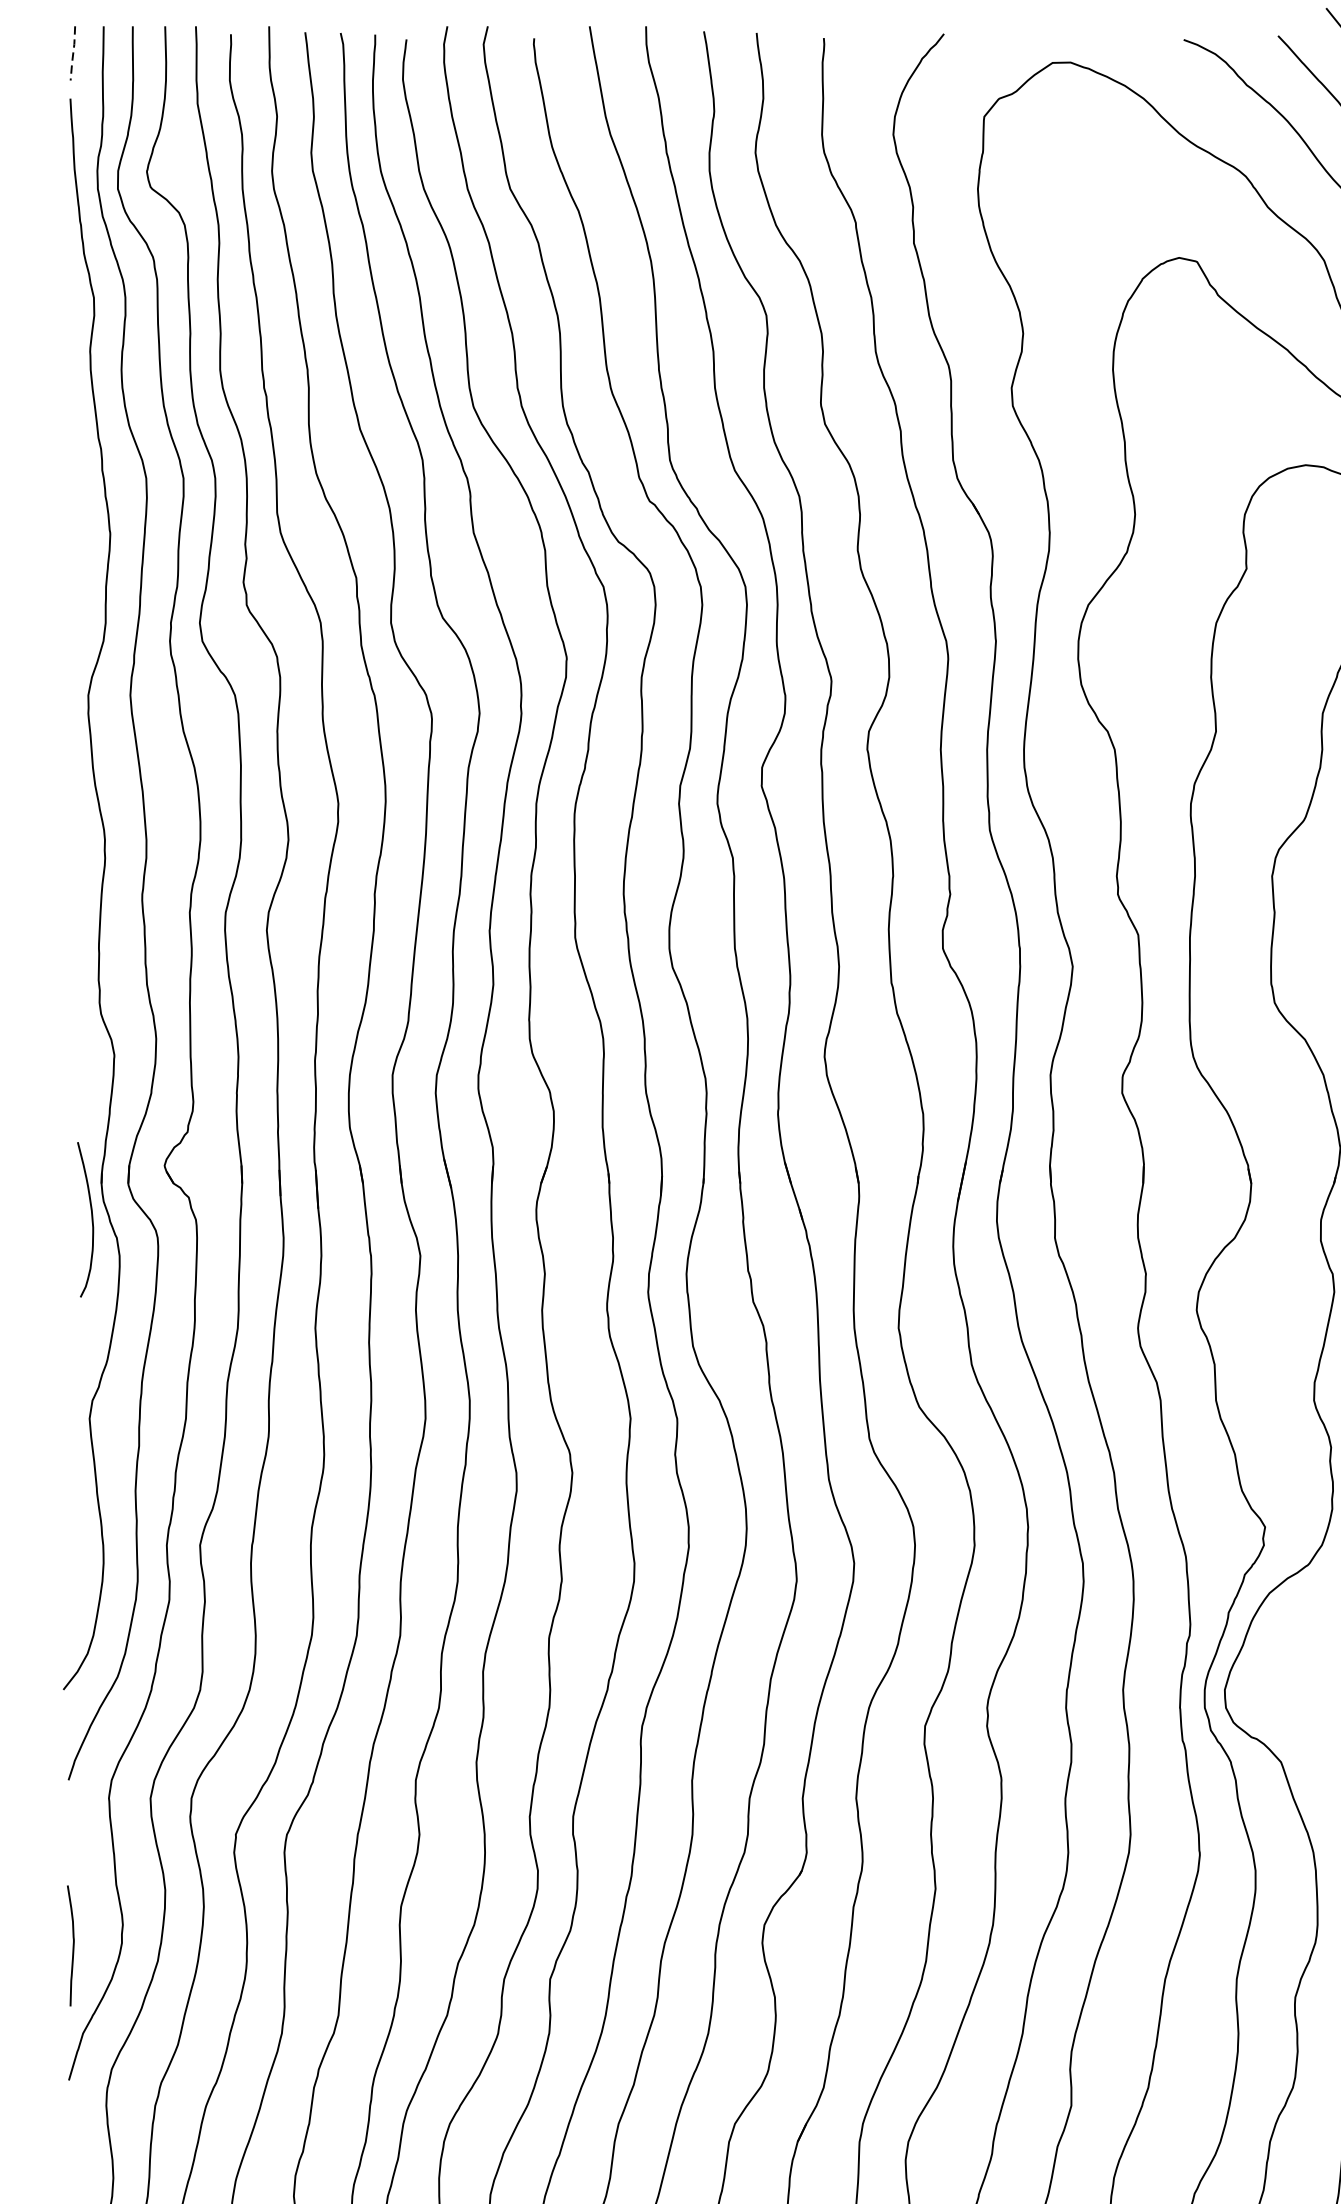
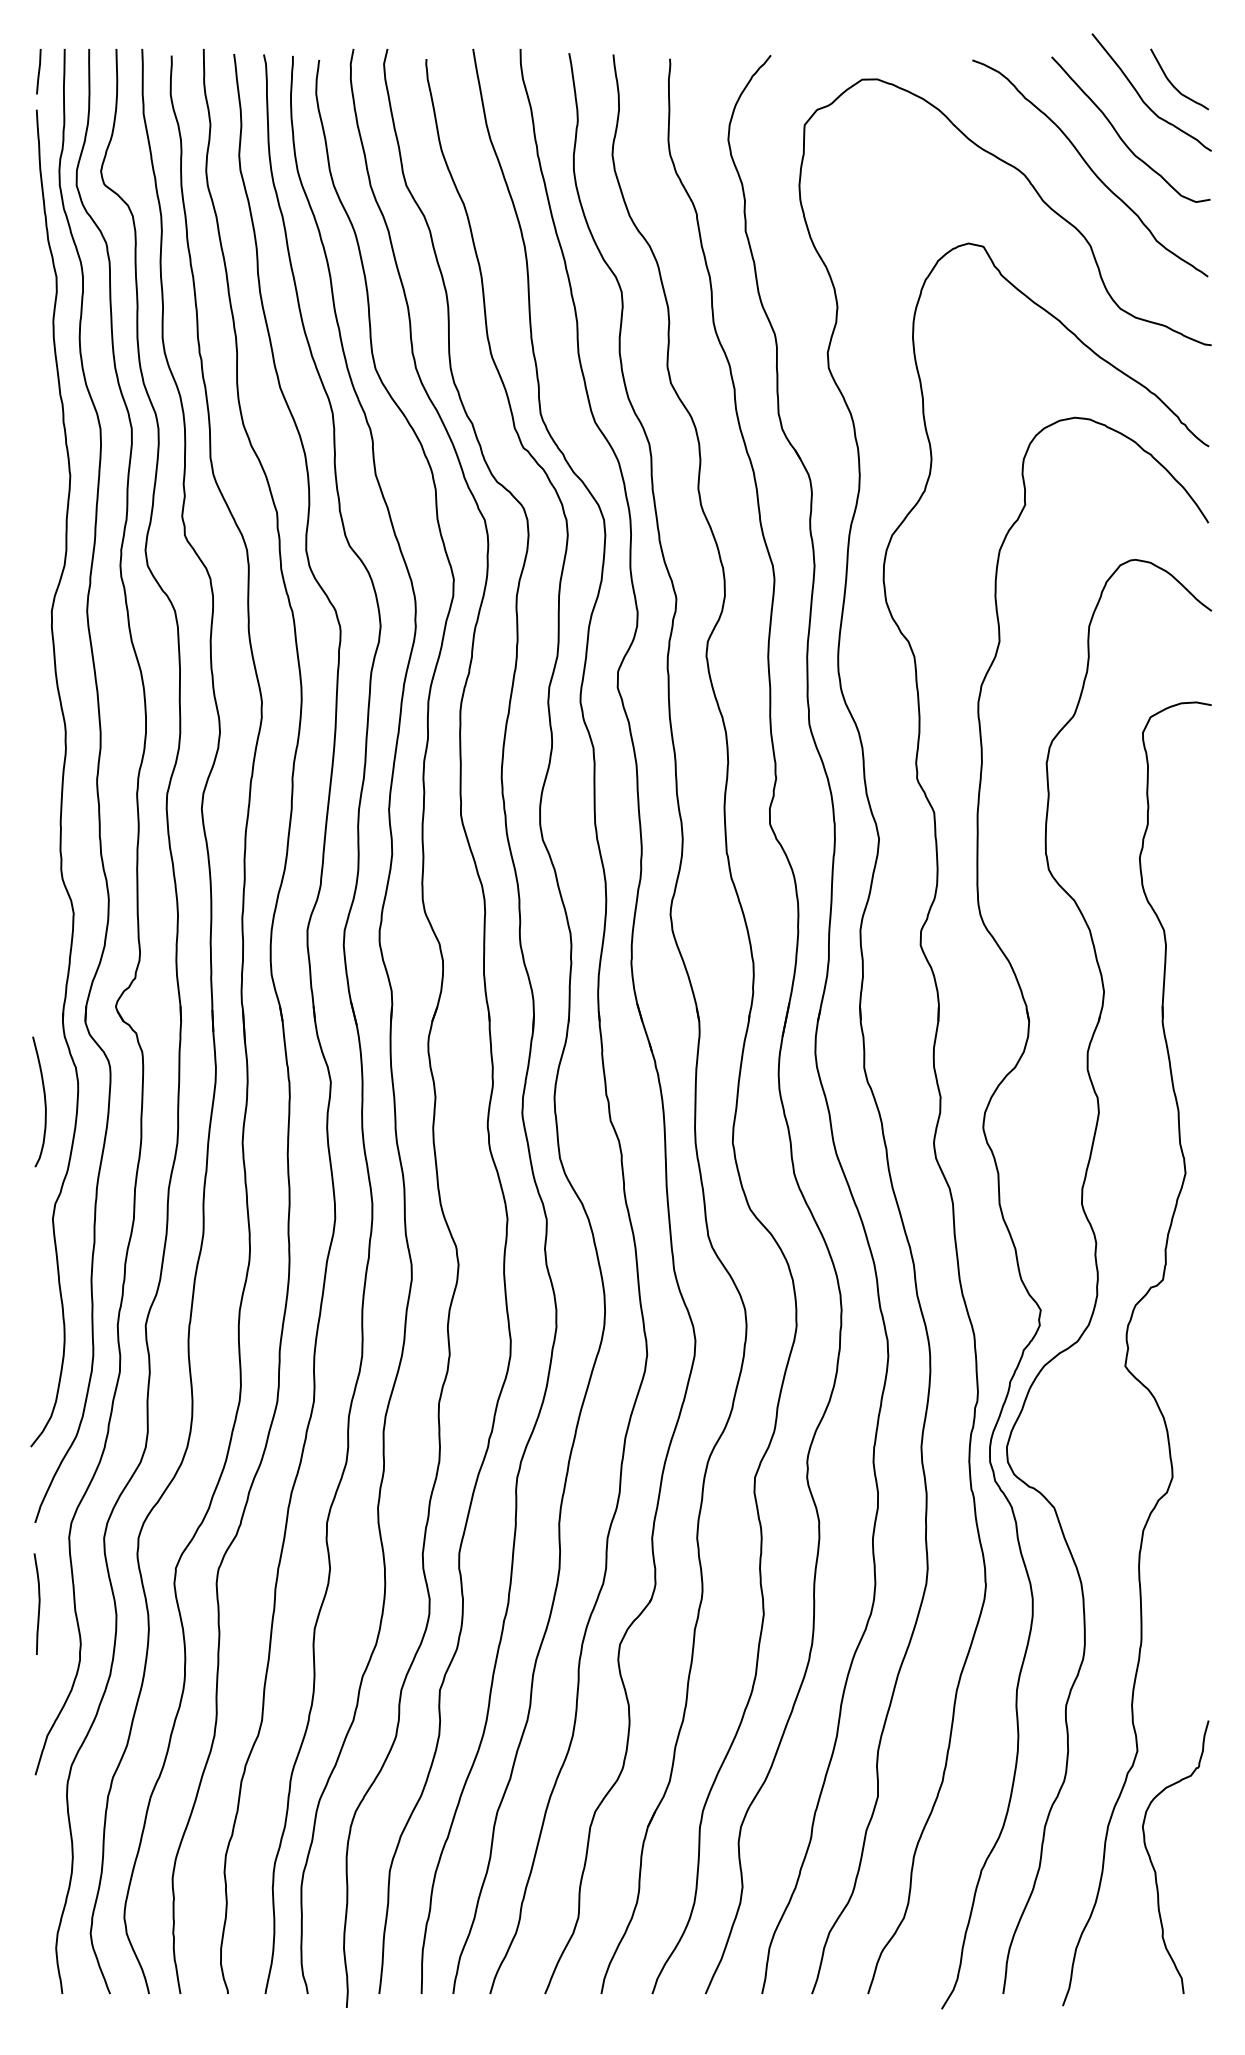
line: (73, 53) -> (39, 71), dashed -> solid
curve: (91, 1219) -> (44, 1101), moved
curve: (72, 1945) -> (38, 1603), moved

